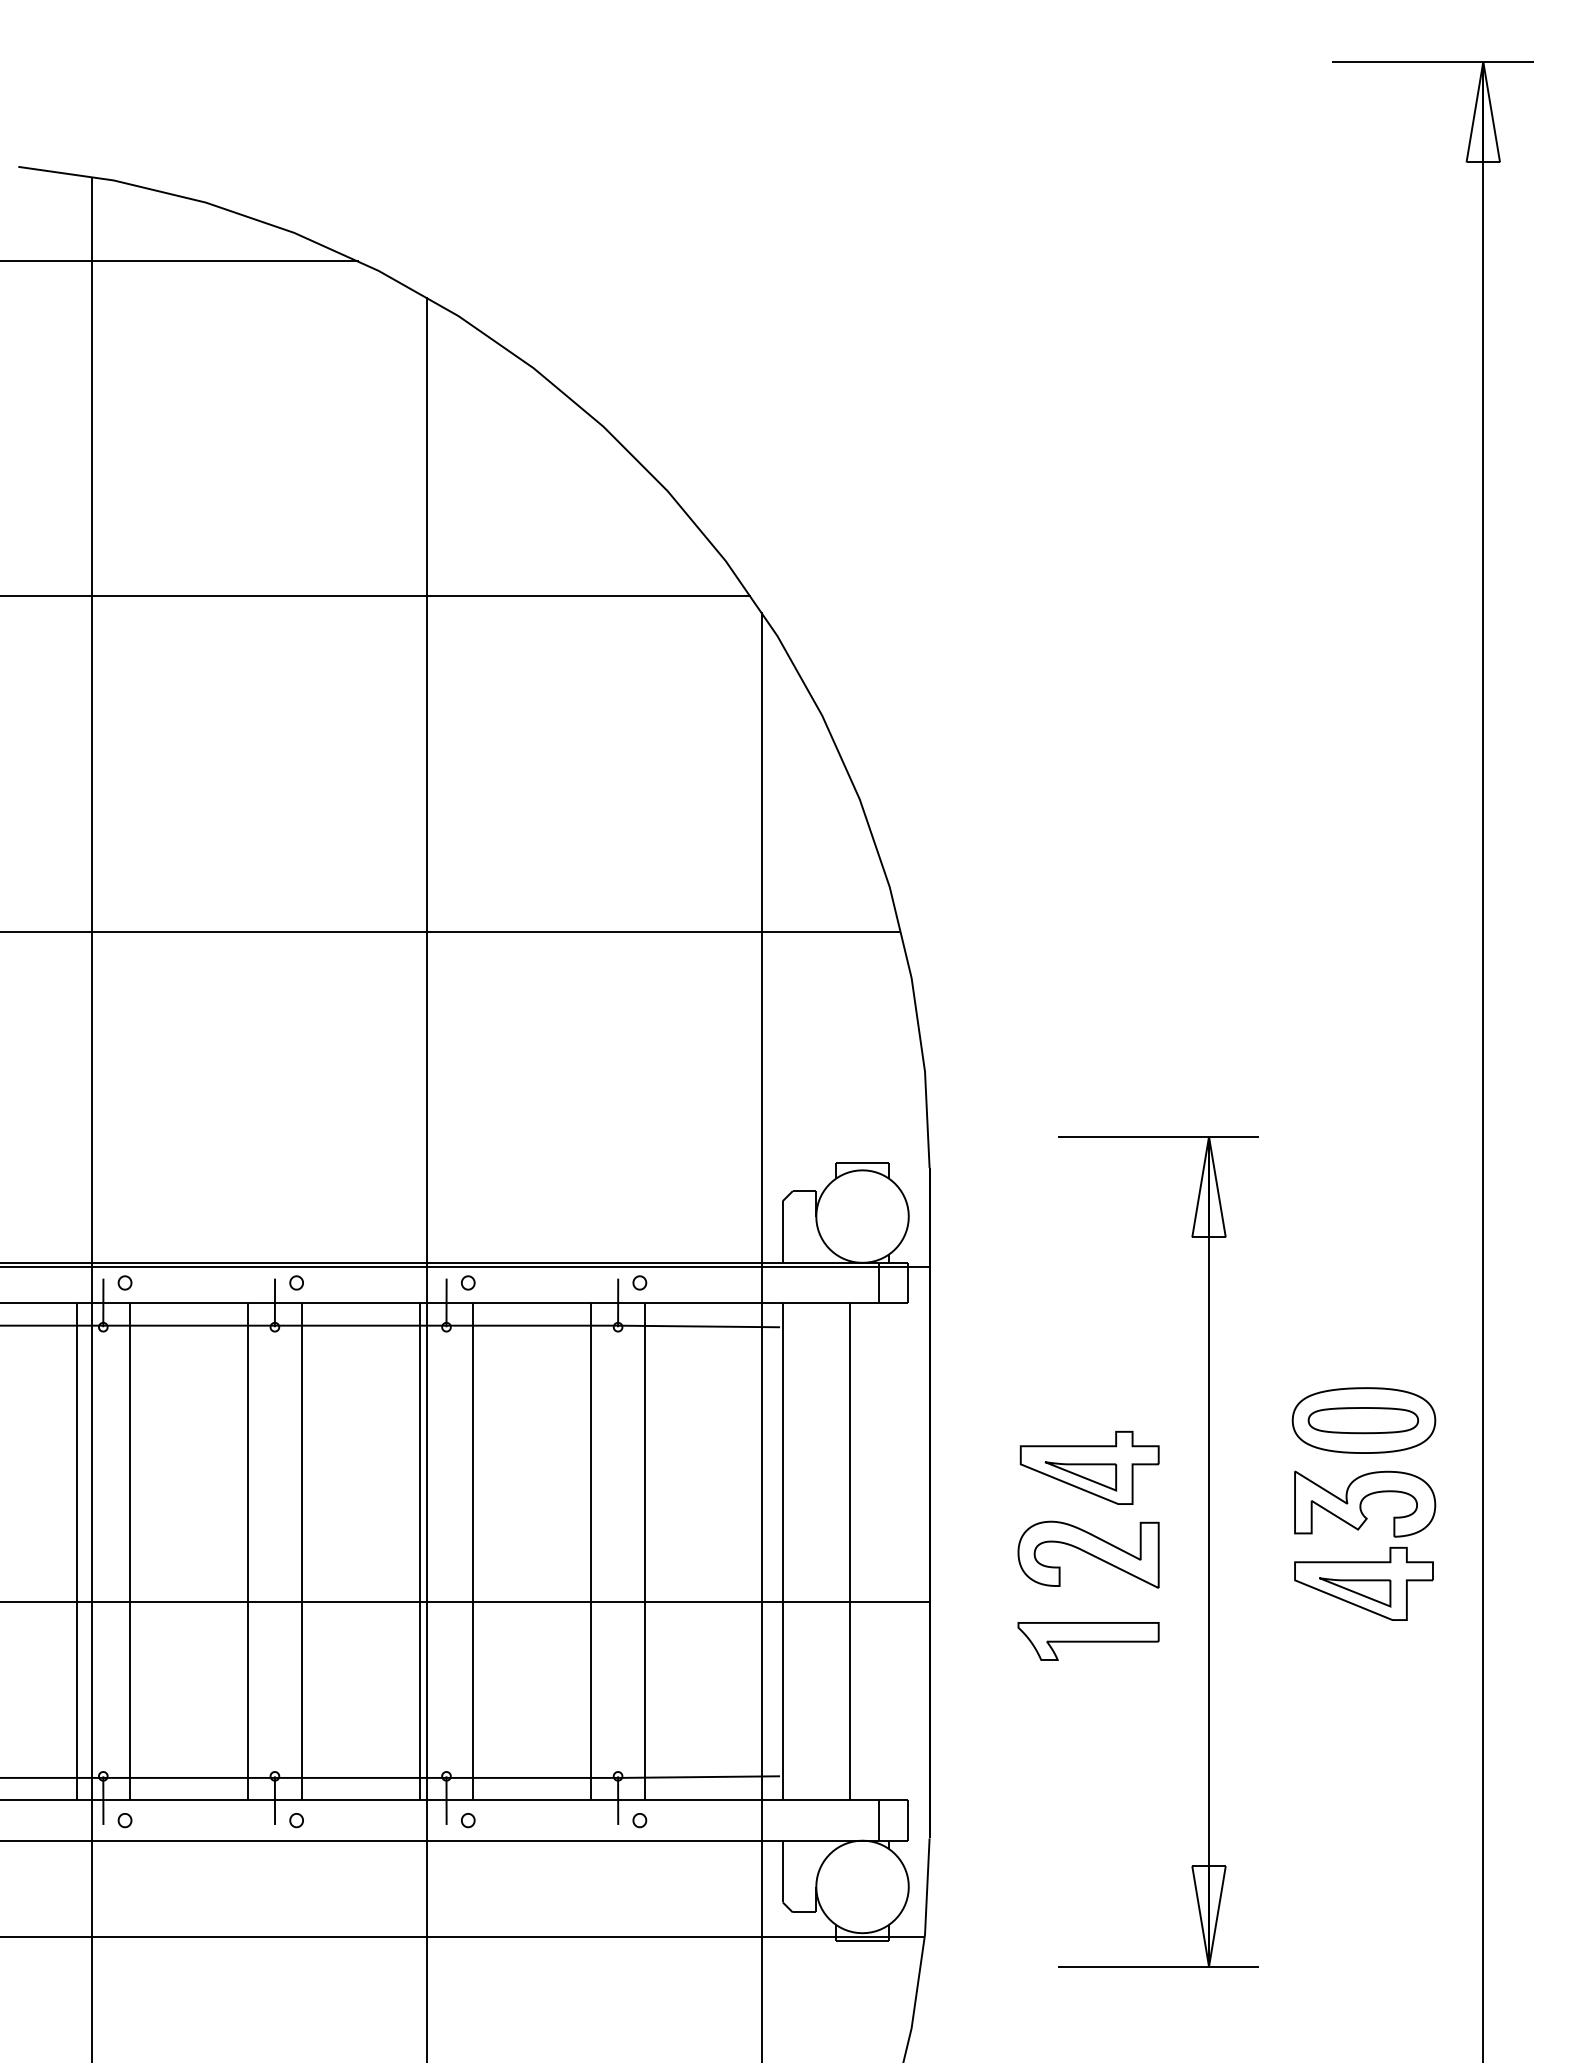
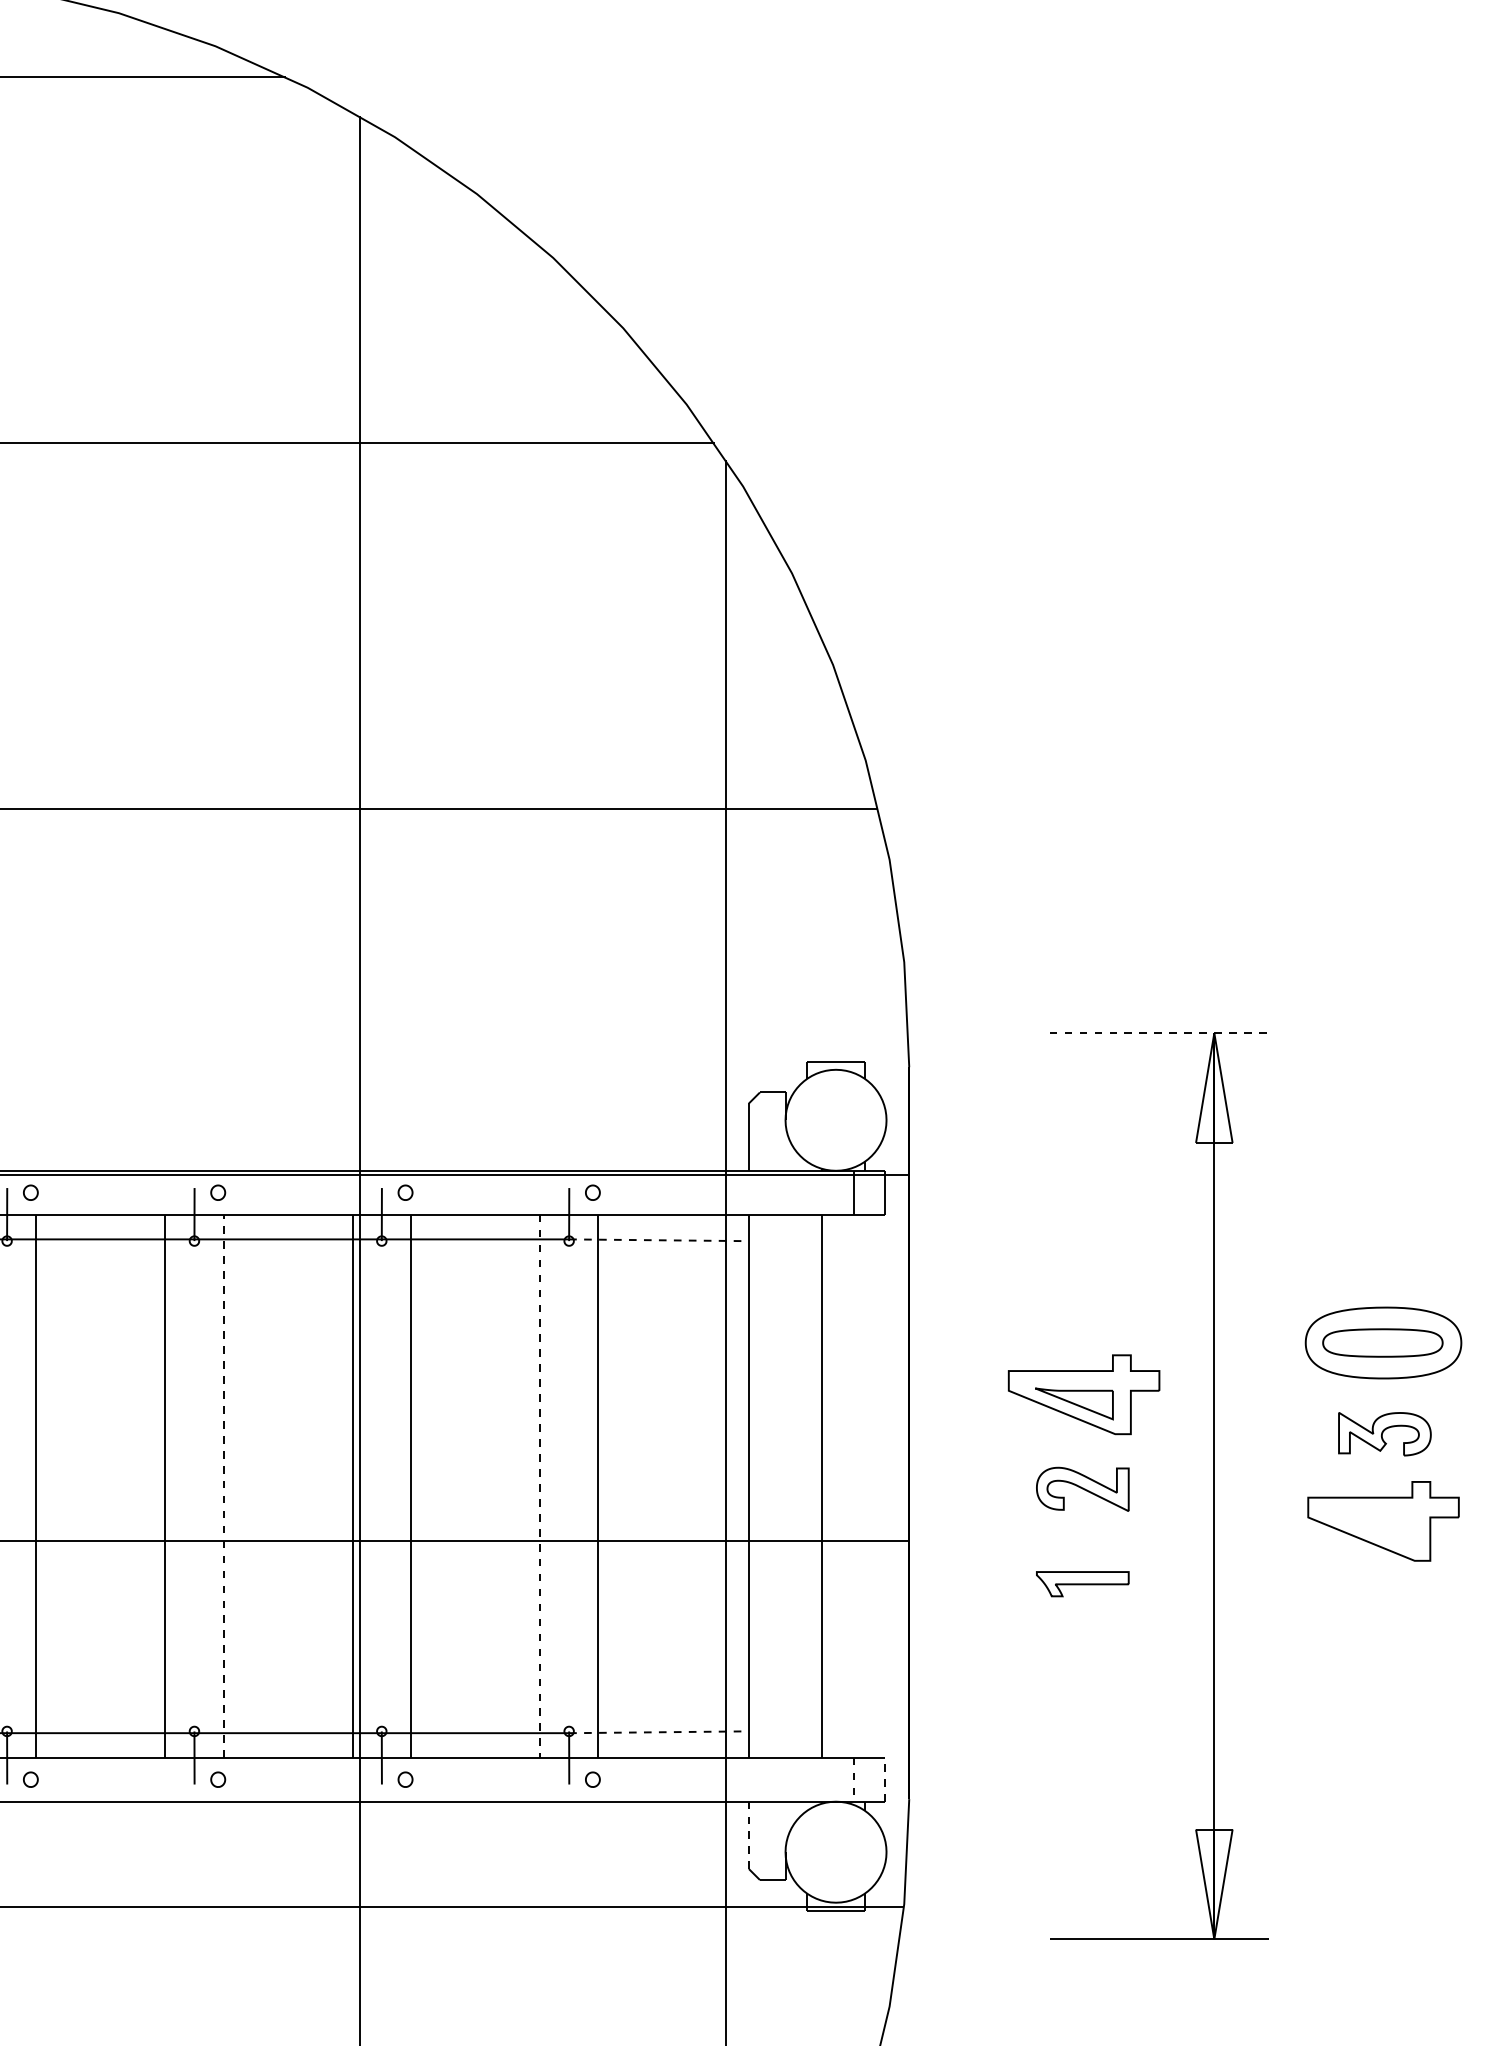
line: (1158, 1136) -> (1159, 1032), solid -> dashed
line: (699, 1326) -> (658, 1240), solid -> dashed
part: (1365, 1503) -> (1385, 1433), size x0.6
line: (301, 1551) -> (223, 1485), solid -> dashed
line: (591, 1551) -> (540, 1485), solid -> dashed
part: (1088, 1554) -> (1082, 1489), size x0.6
part: (1355, 1592) -> (1374, 1530), removed
part: (1088, 1641) -> (1082, 1584), size x0.6
line: (699, 1777) -> (658, 1732), solid -> dashed
line: (907, 1820) -> (885, 1779), solid -> dashed
line: (878, 1821) -> (853, 1780), solid -> dashed
line: (782, 1871) -> (748, 1835), solid -> dashed

